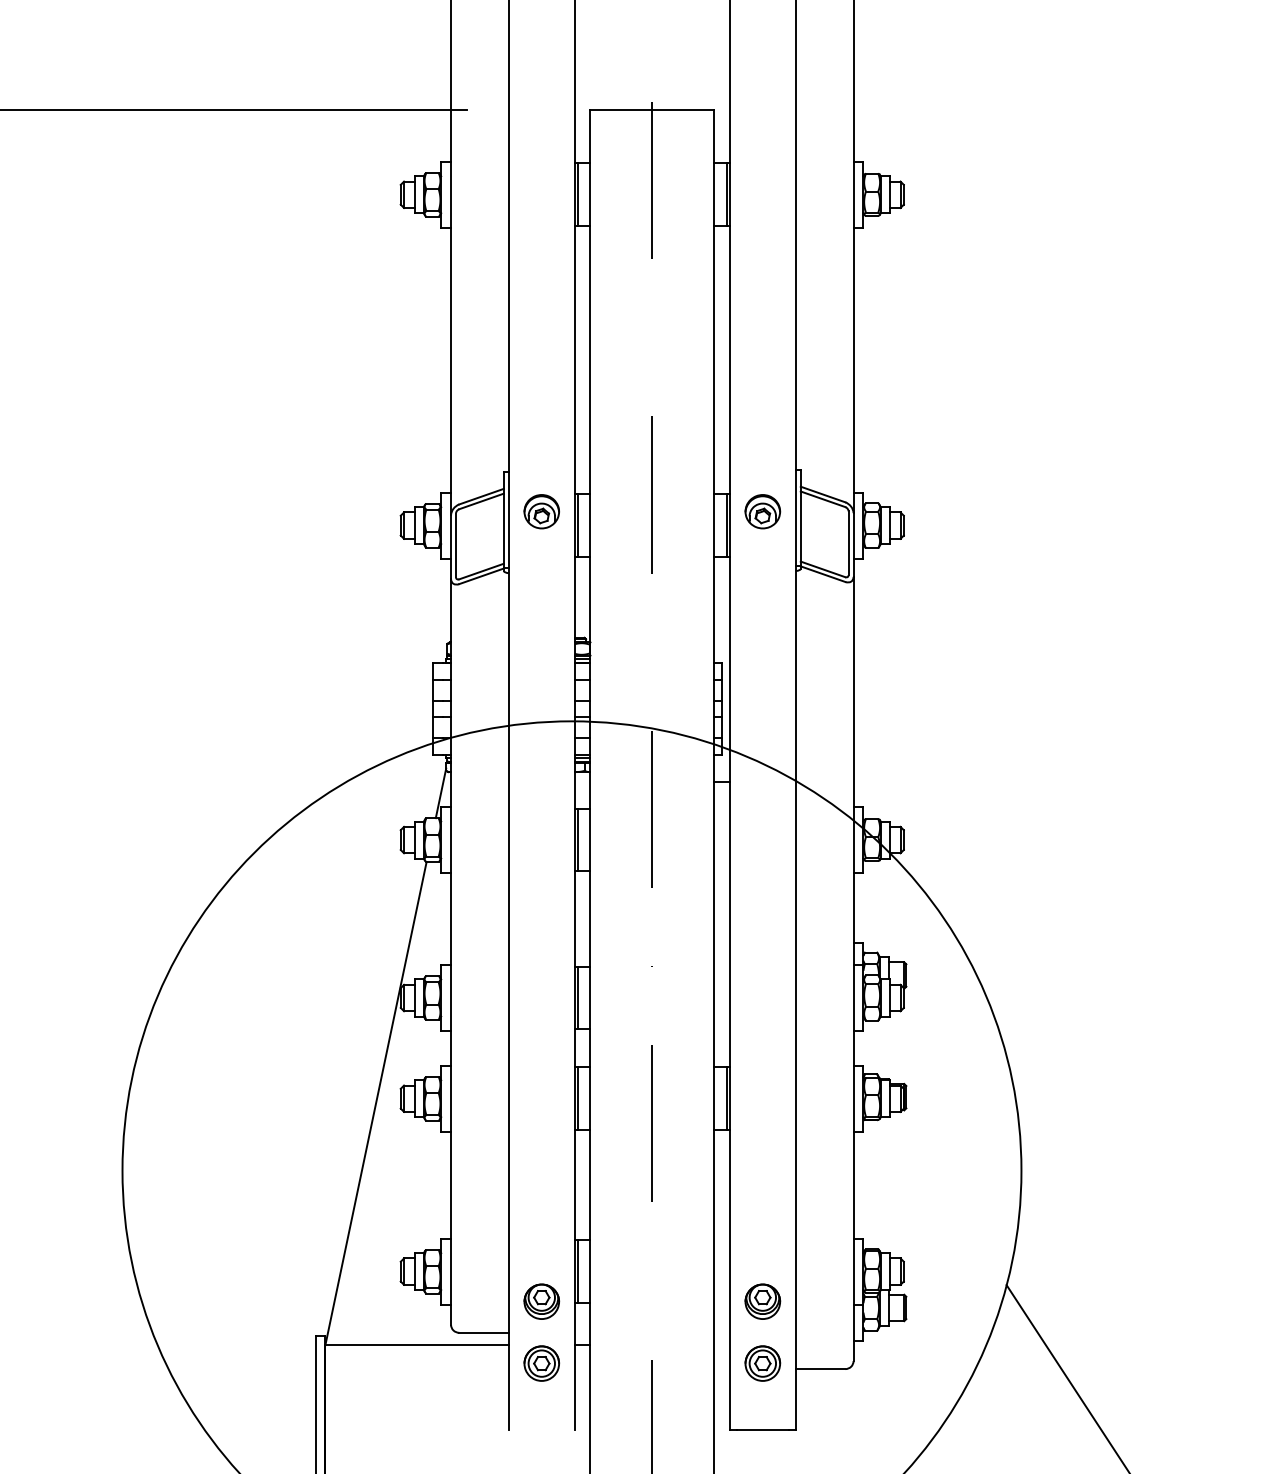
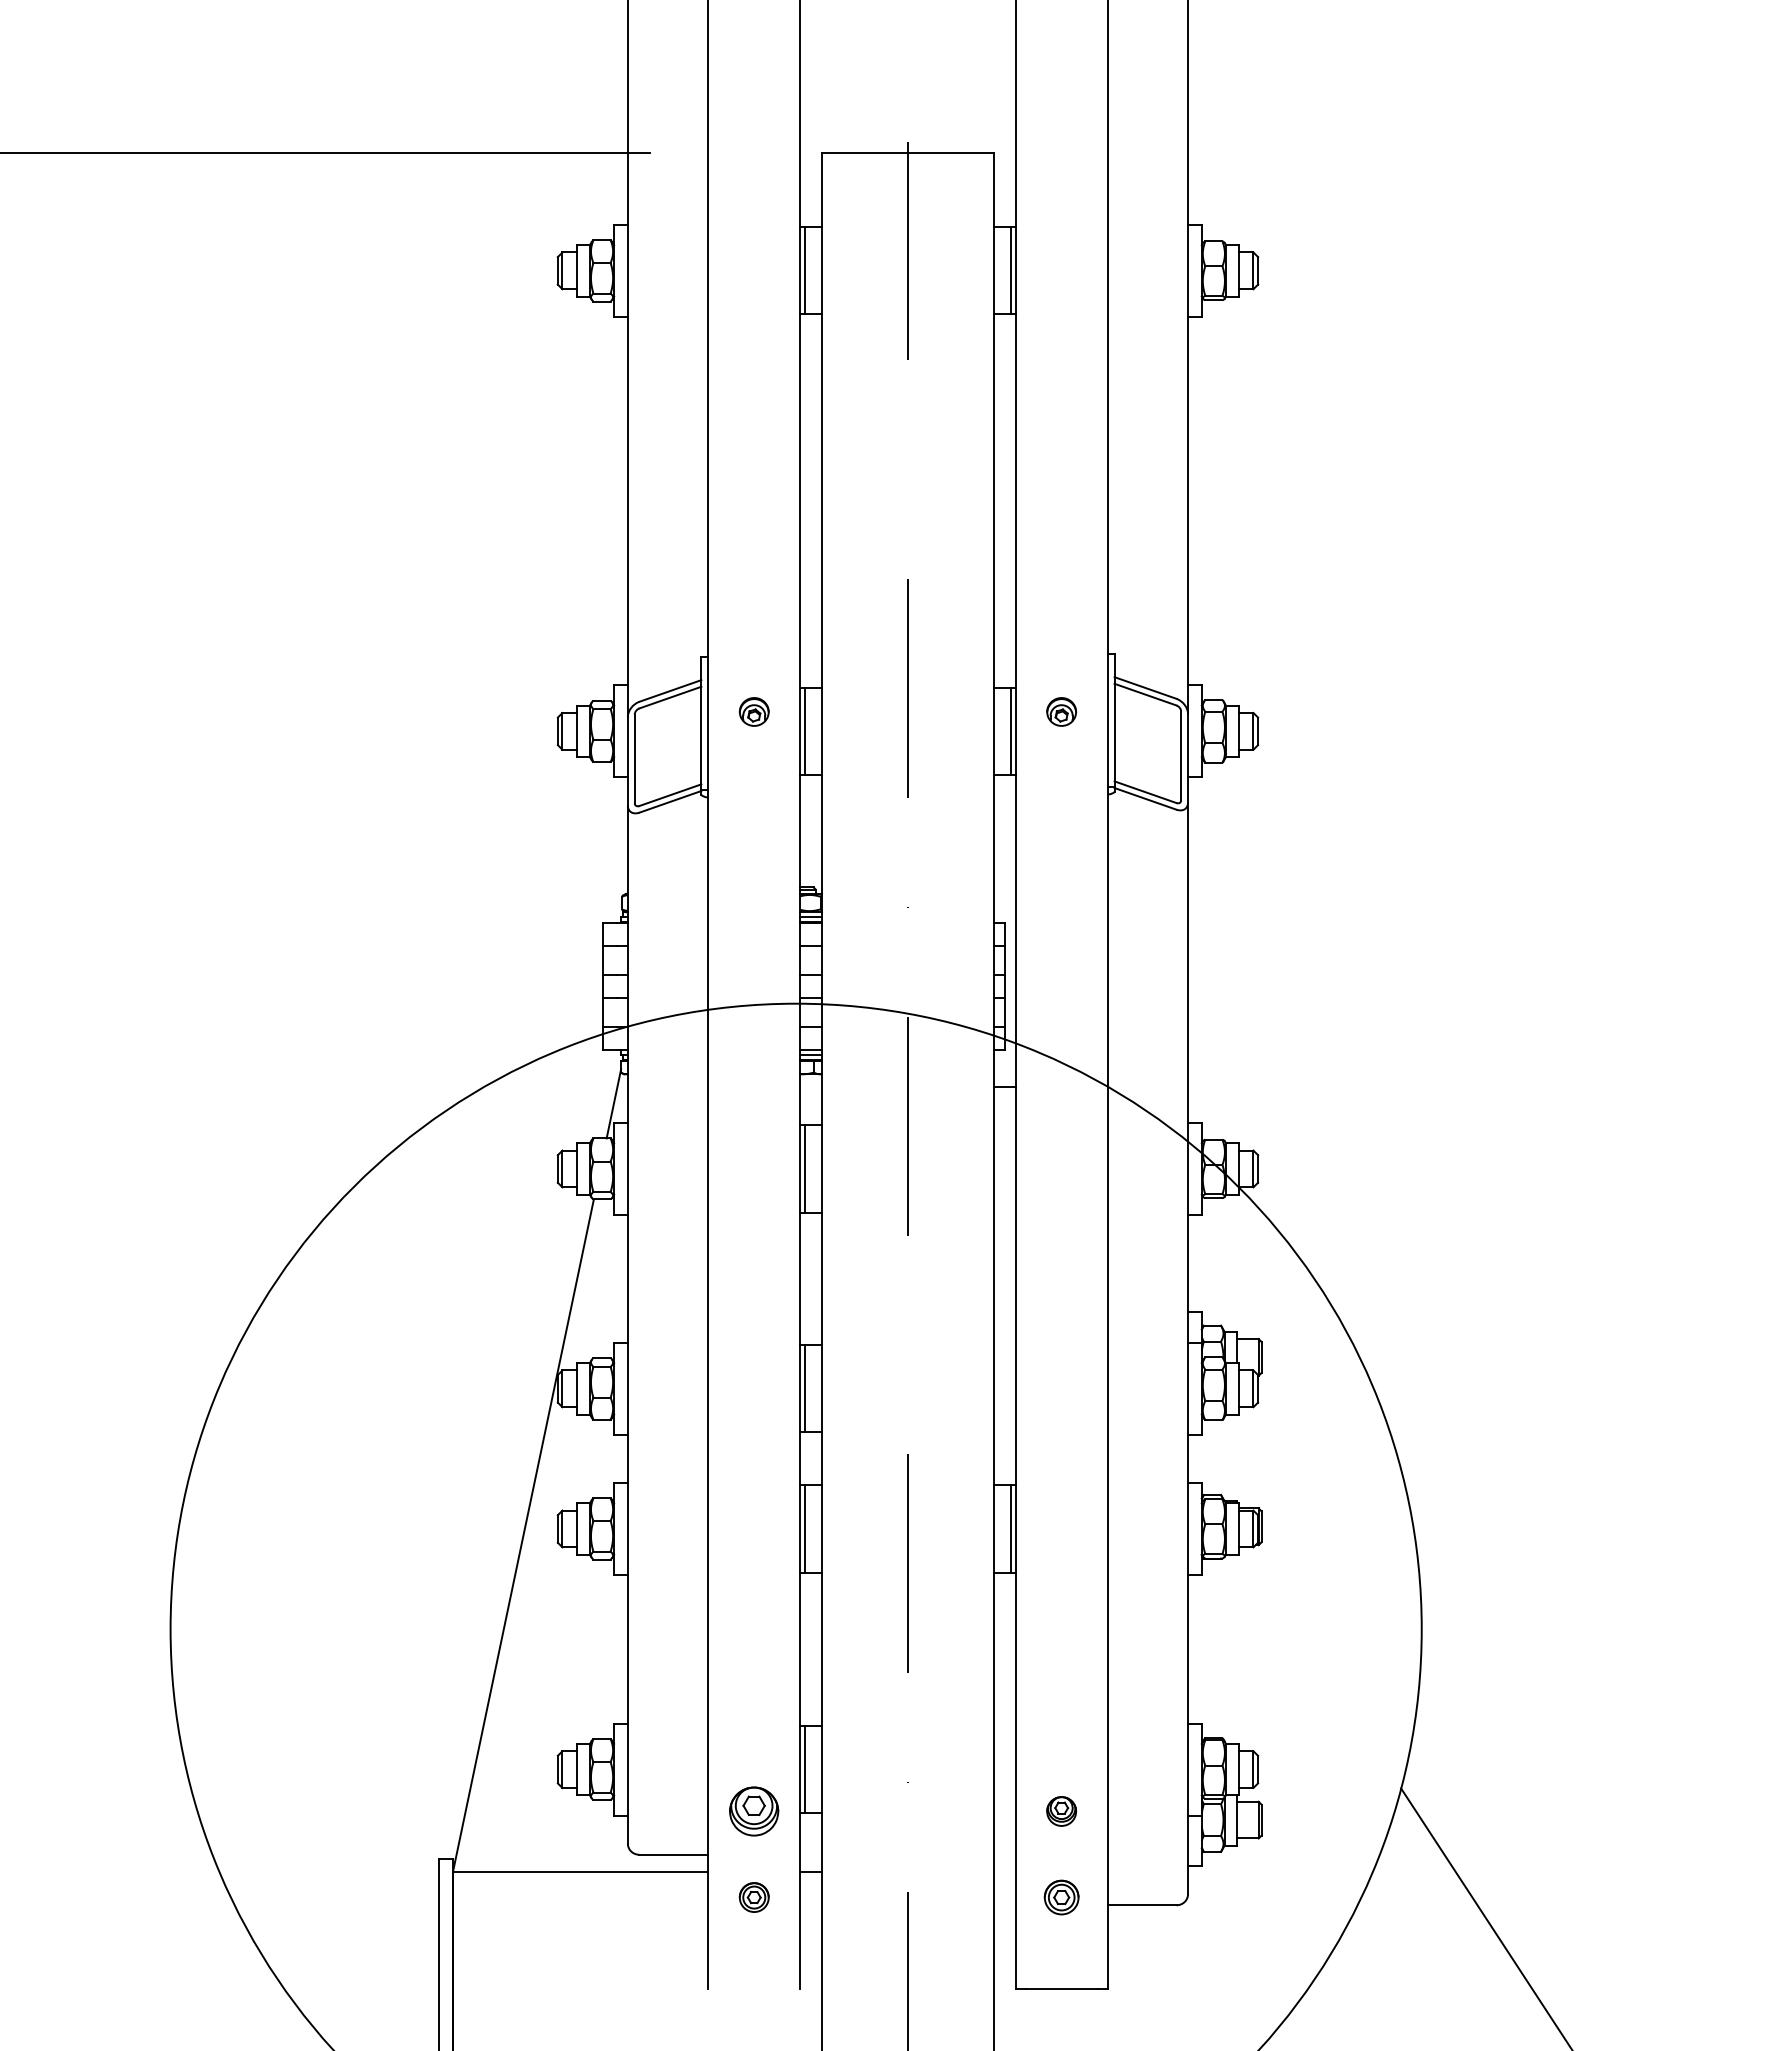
part: (542, 511) -> (754, 711), size x0.6
part: (762, 511) -> (1061, 711), size x0.6
part: (762, 1301) -> (1061, 1811), size x0.6
part: (542, 1363) -> (754, 1897), size x0.6
part: (762, 1363) -> (1061, 1897), size x0.7

